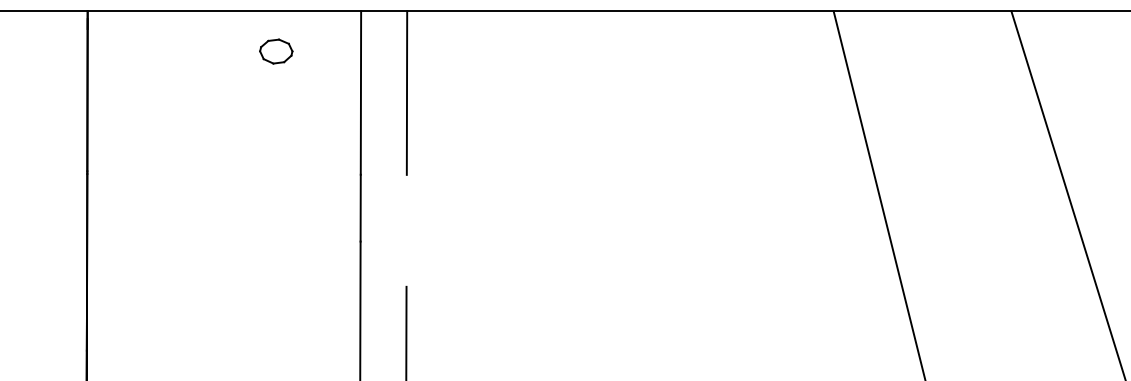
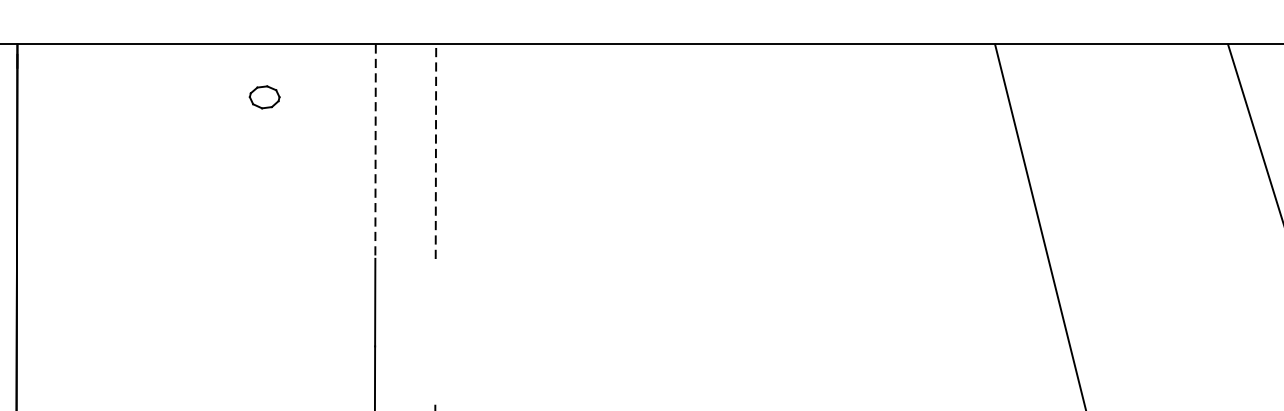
part: (276, 51) -> (264, 97), size x0.7
line: (360, 92) -> (374, 151), solid -> dashed
line: (407, 93) -> (436, 152), solid -> dashed

